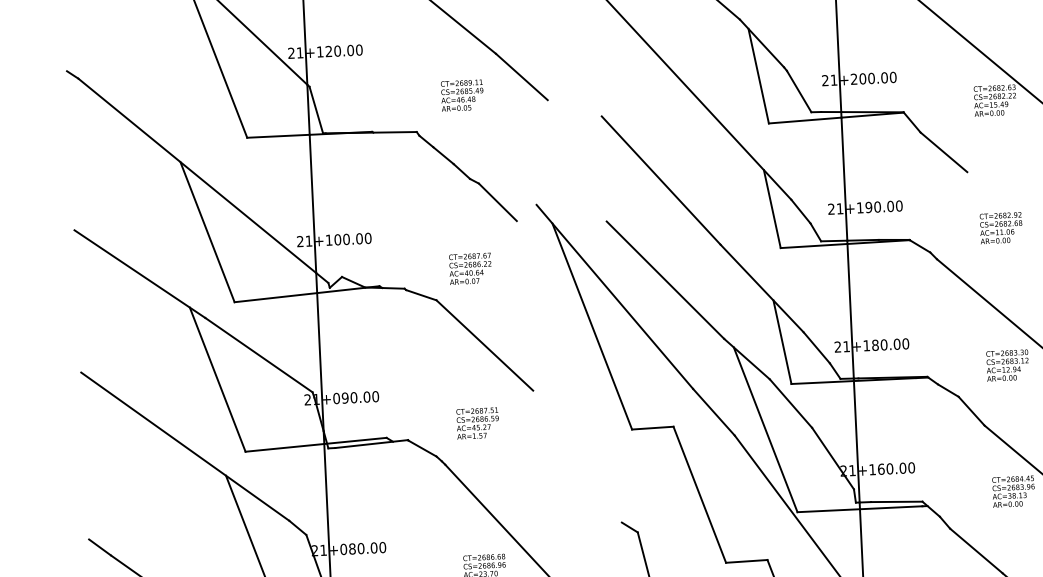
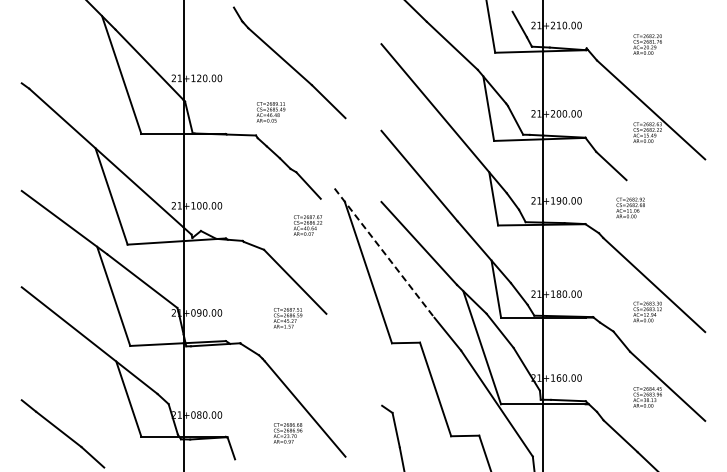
text: (461, 95) -> (270, 112), moved
text: (1000, 227) -> (630, 207), moved
text: (469, 268) -> (307, 225), moved
line: (614, 297) -> (384, 253), solid -> dashed
text: (477, 423) -> (287, 318), moved

